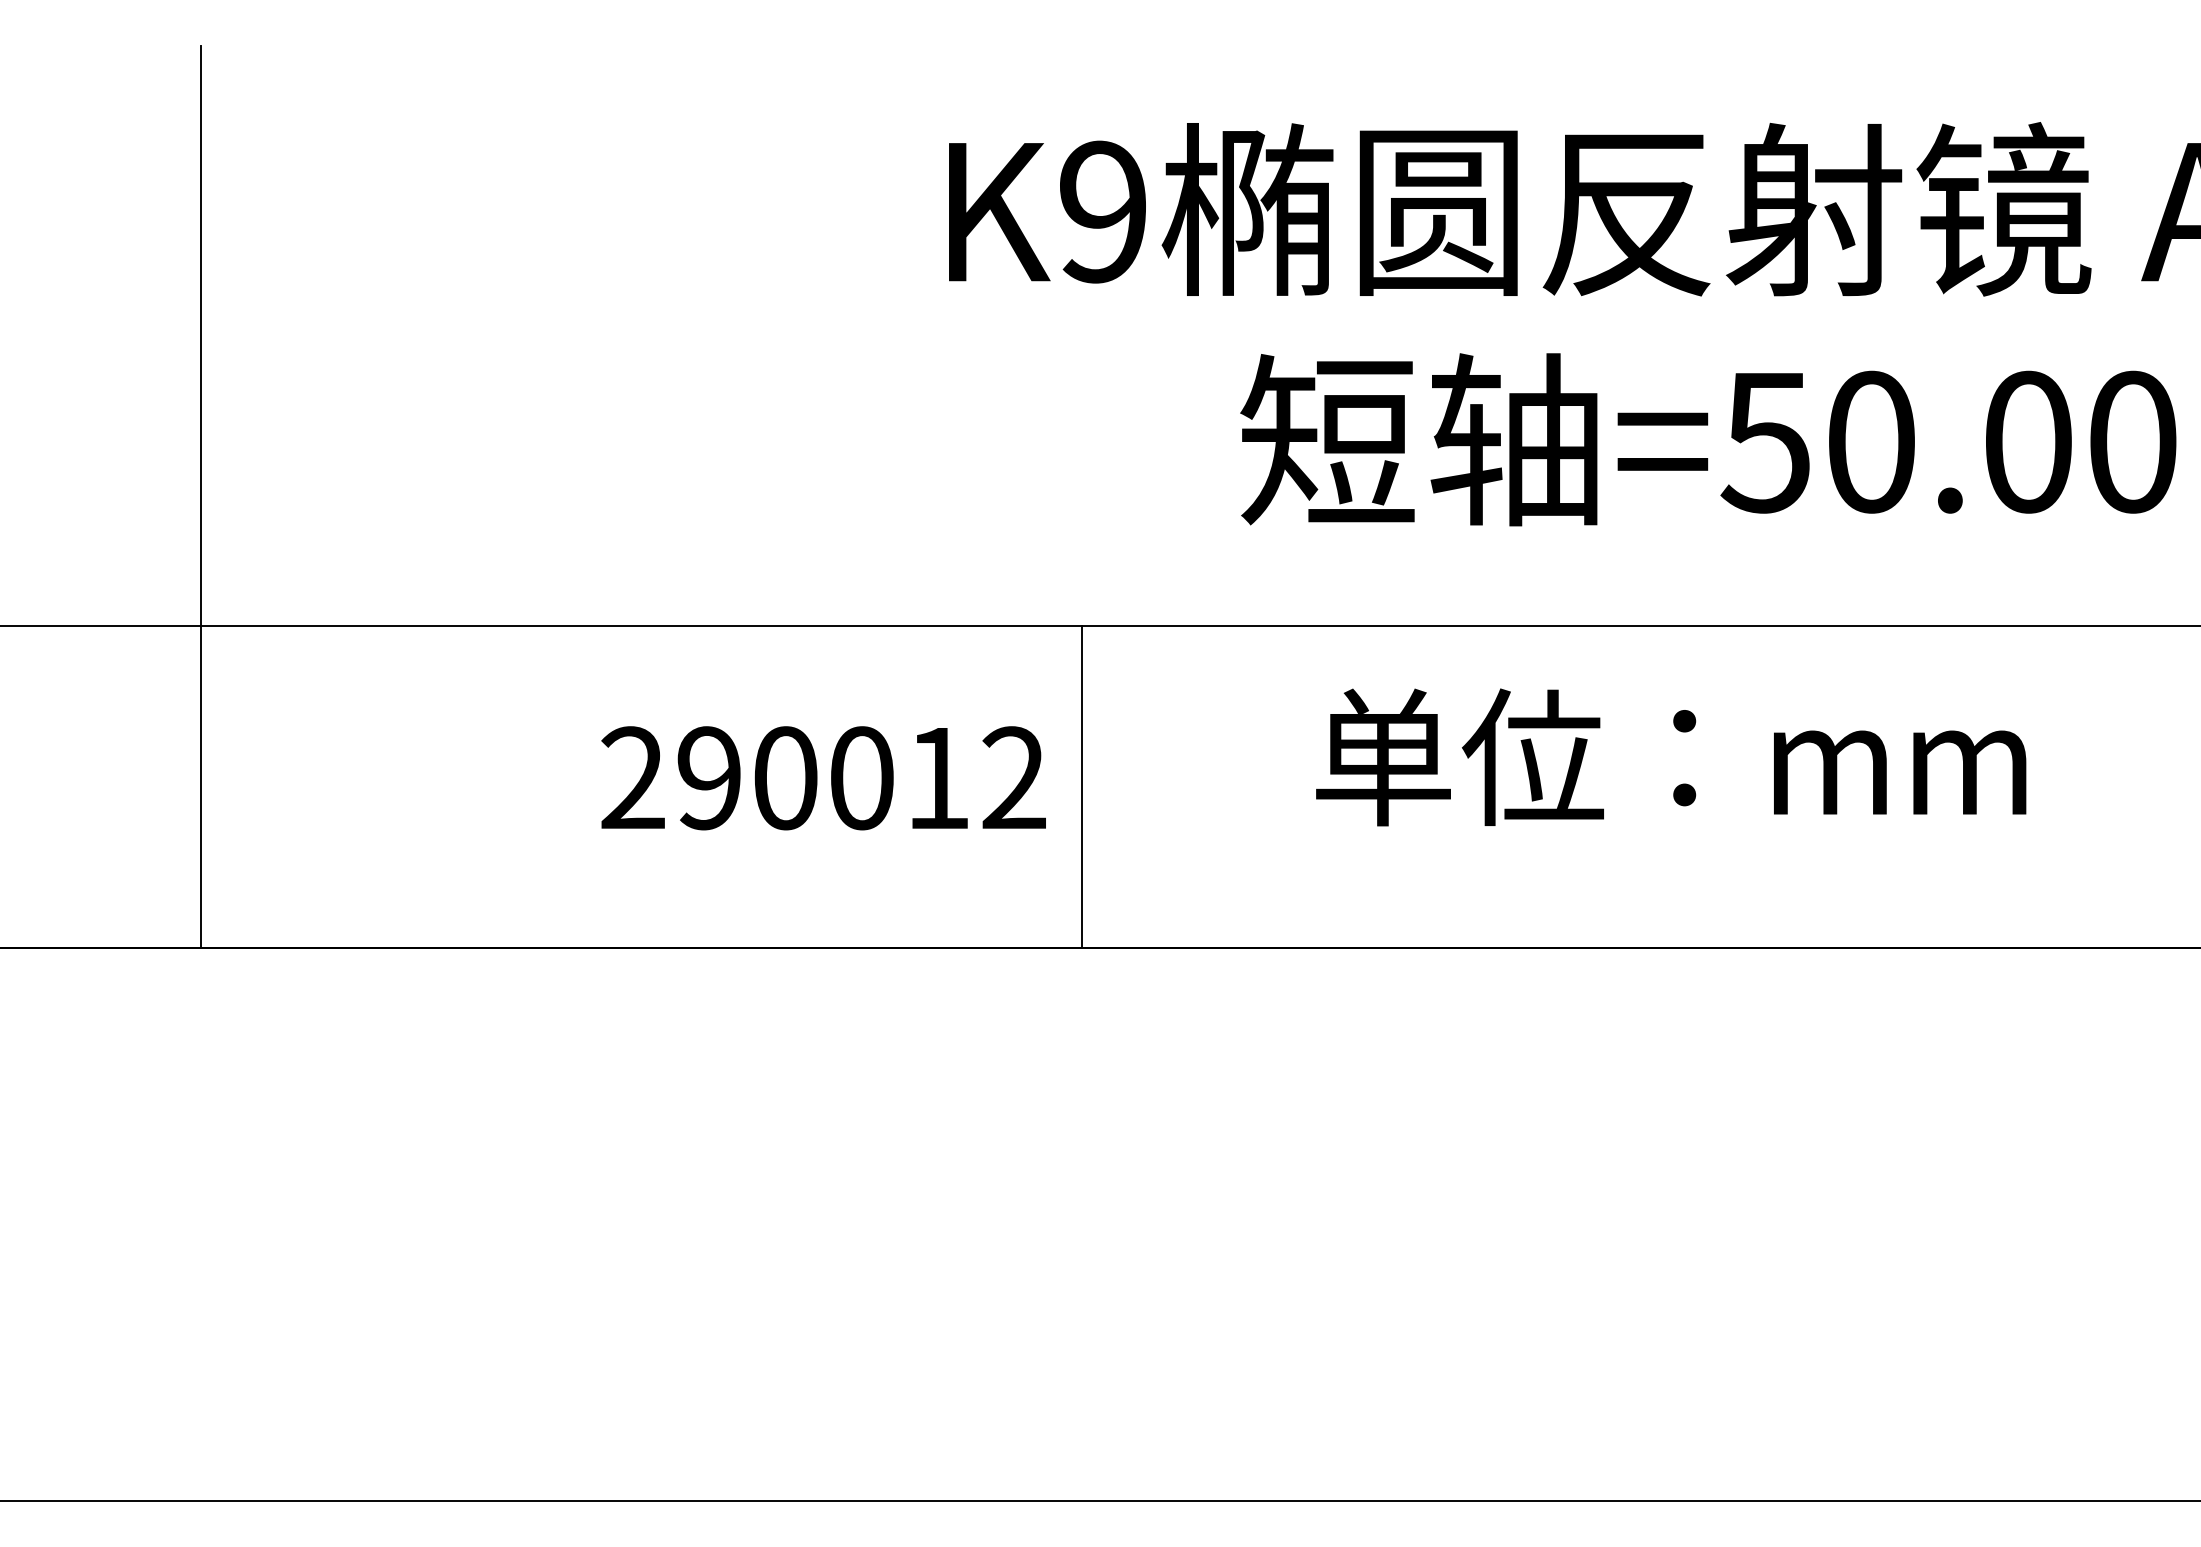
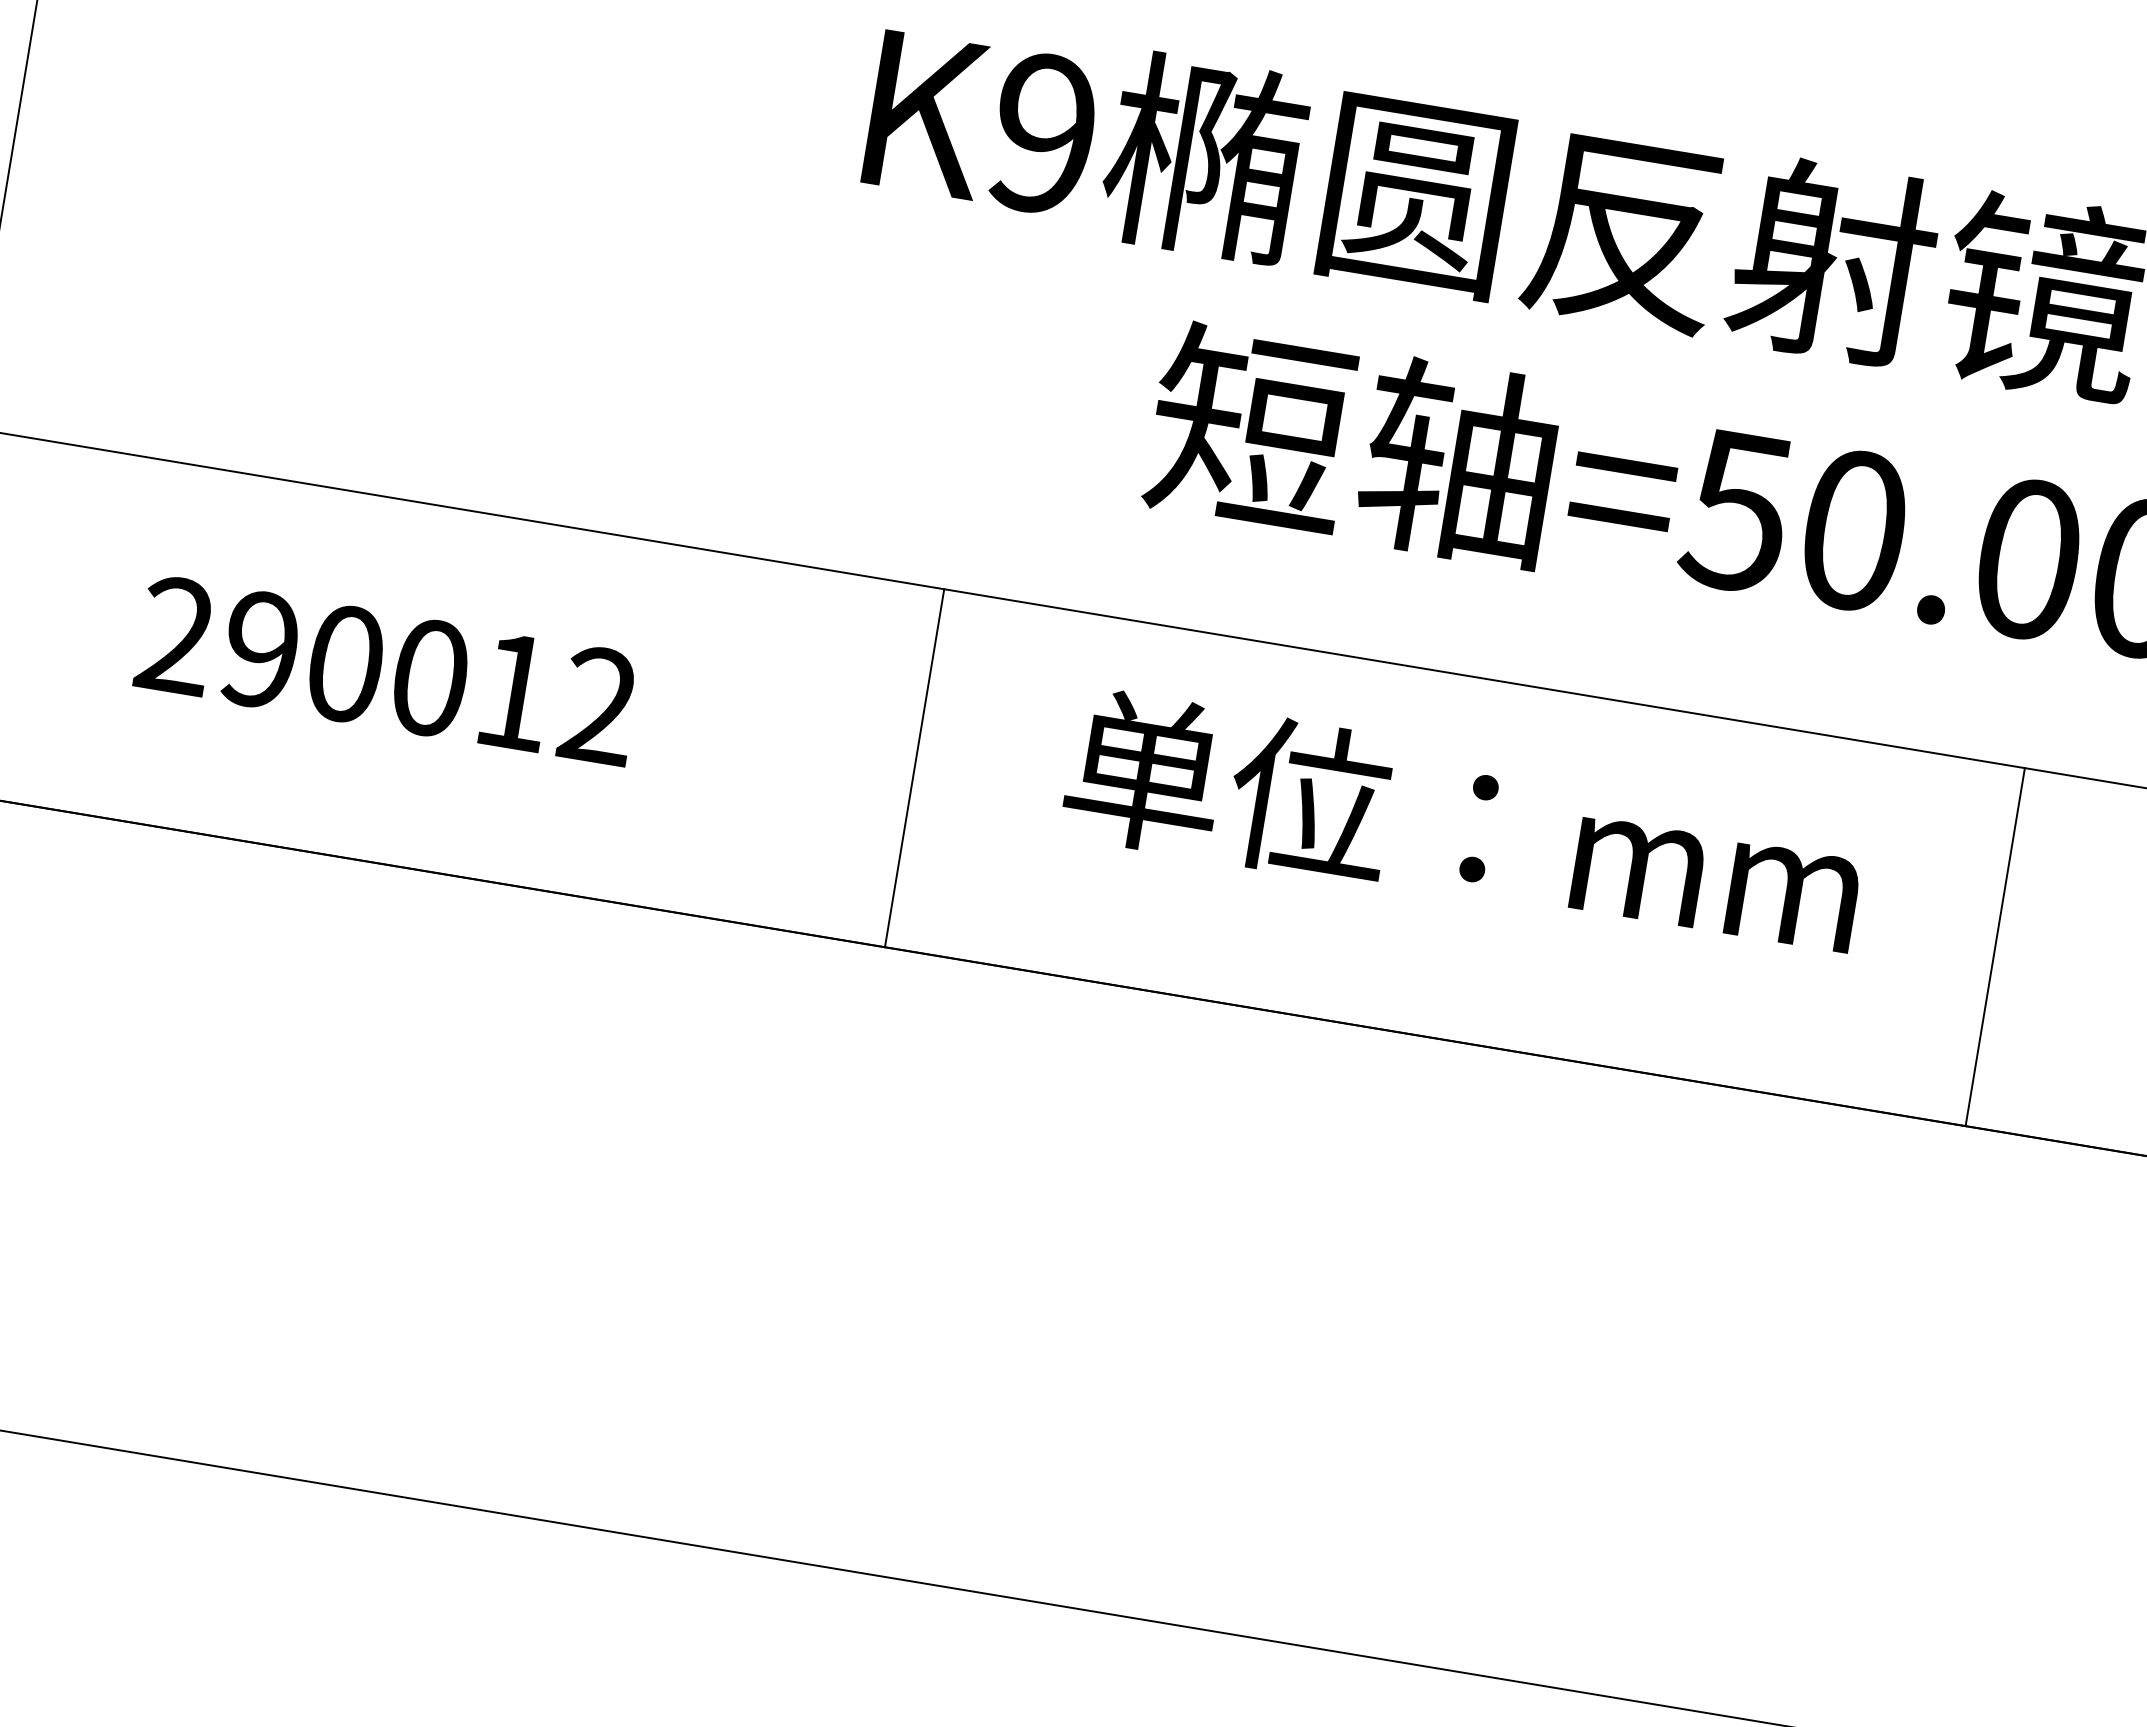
text: (1671, 757) -> (1464, 825), moved
text: (823, 778) -> (387, 671), moved
line: (2055, 786) -> (1995, 946), added

